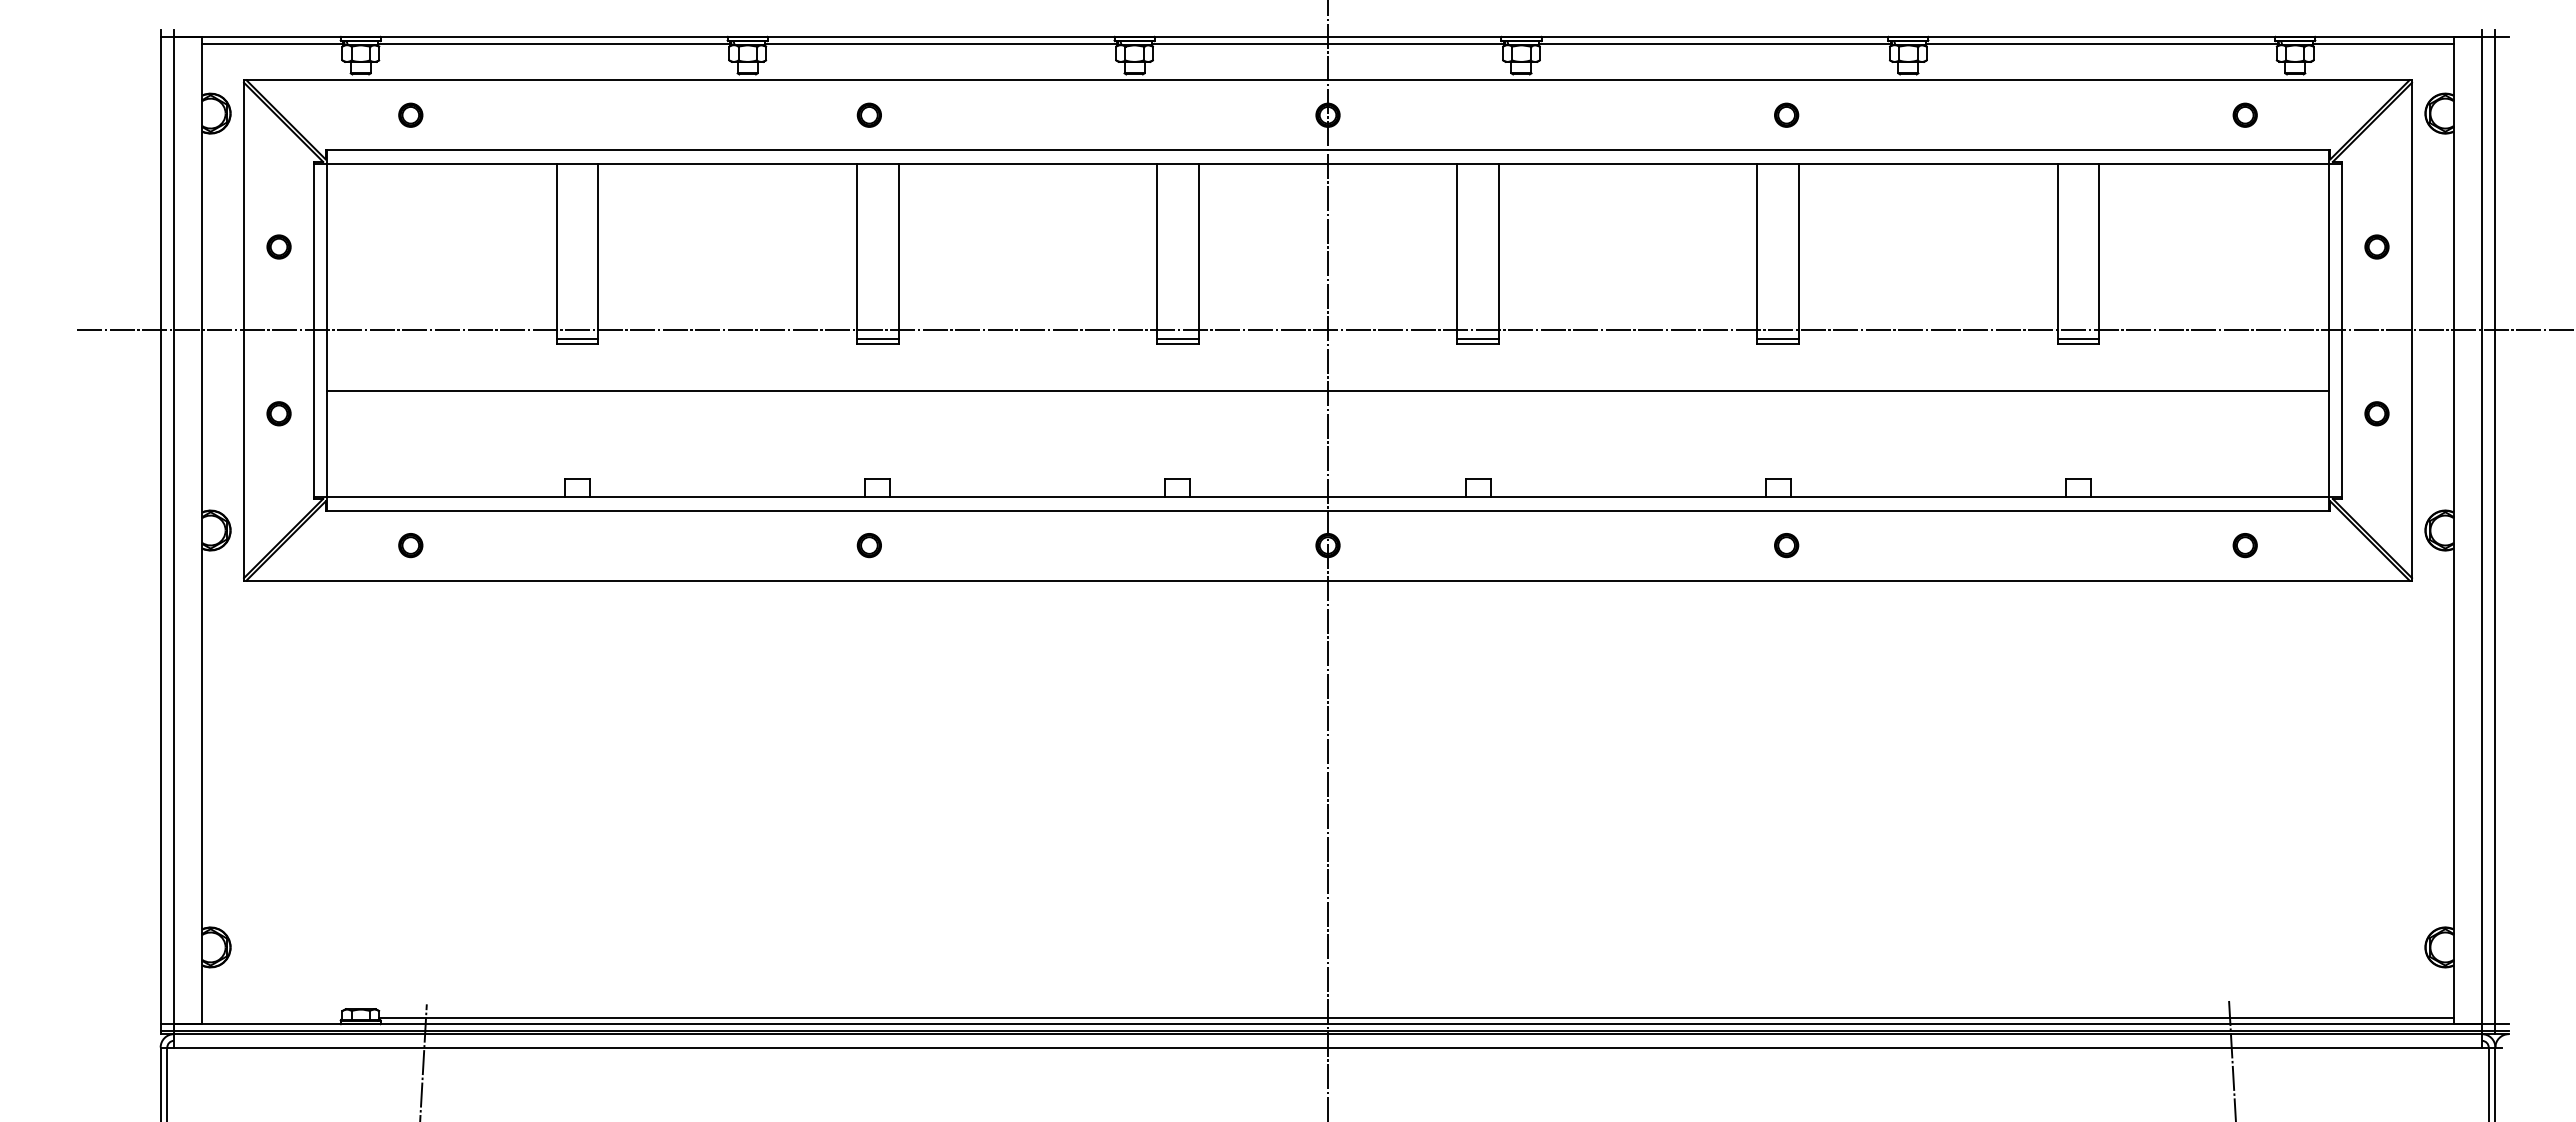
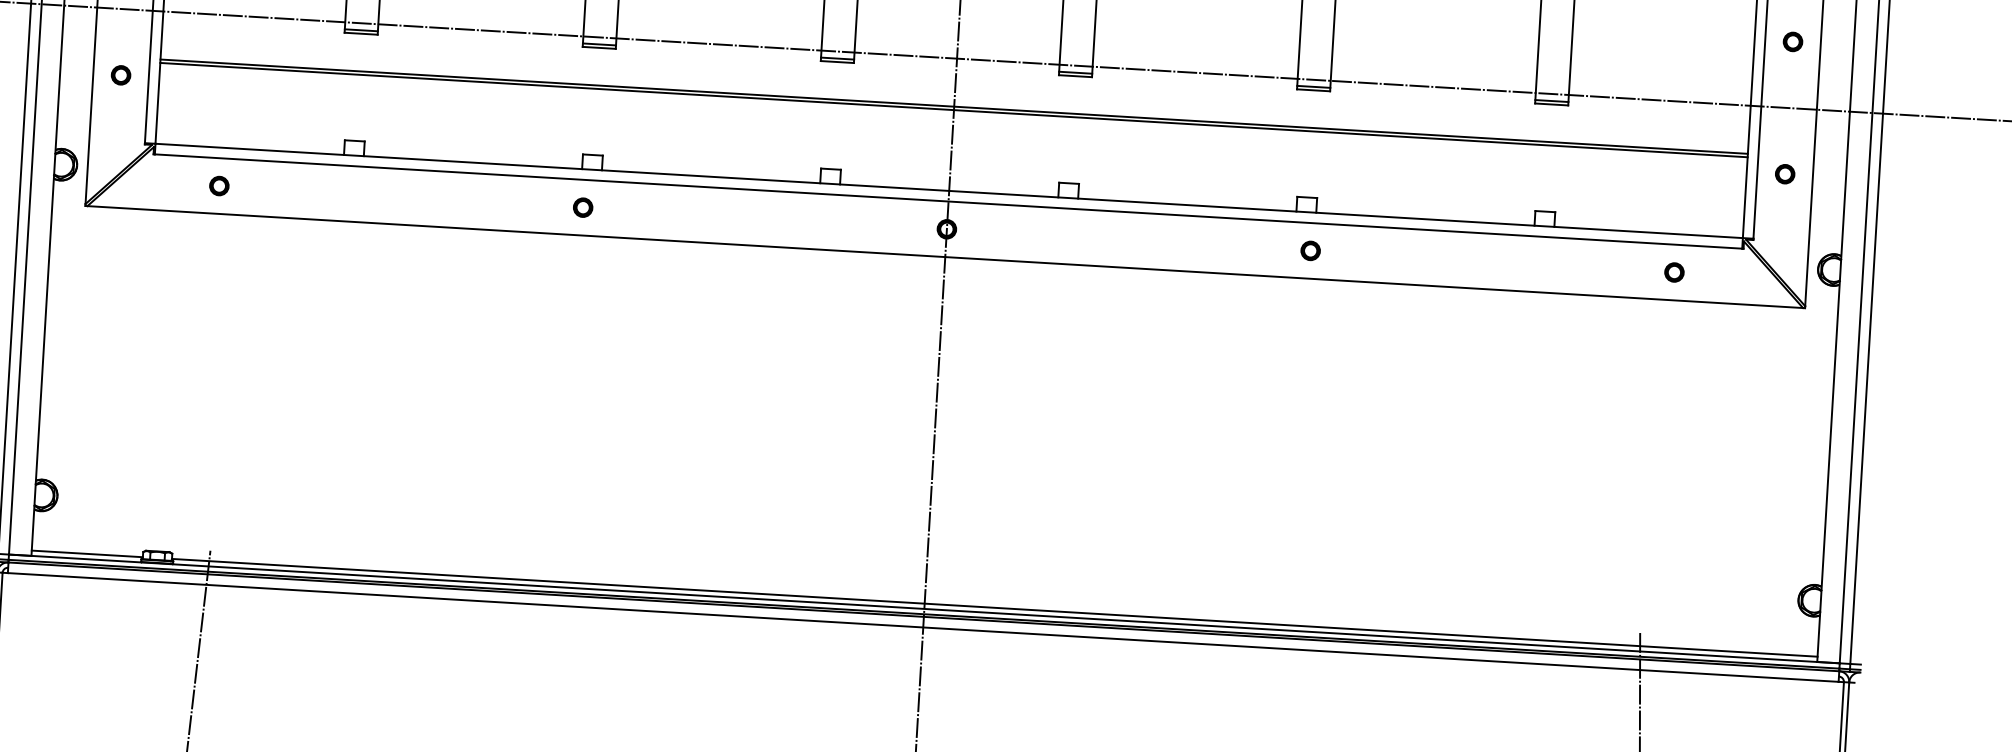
line: (1327, 395) -> (953, 110), added
line: (272, 1017) -> (87, 553), added

